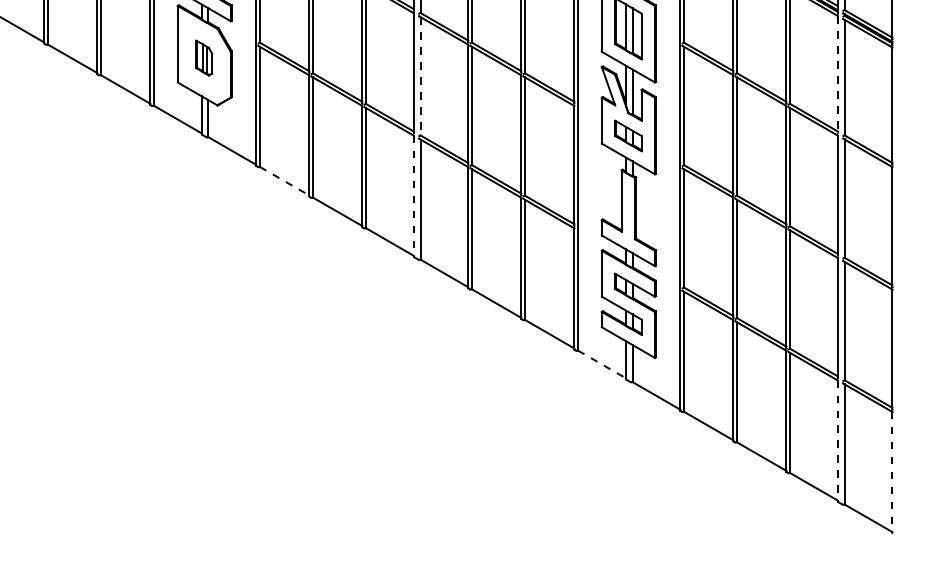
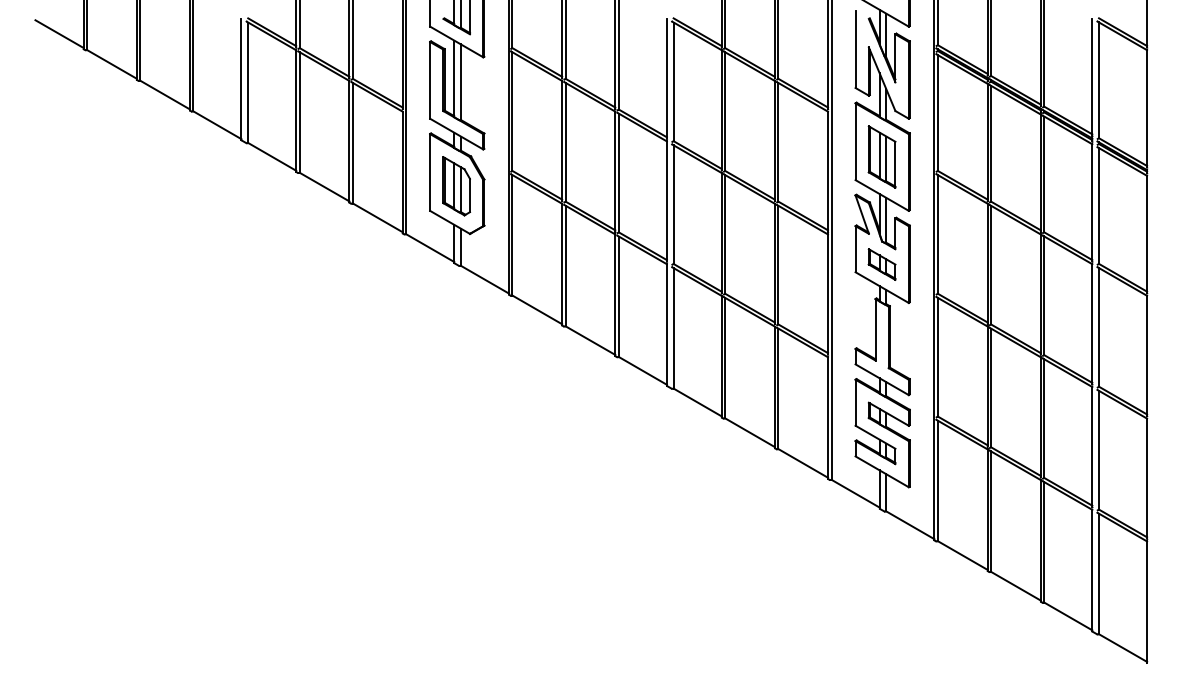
part: (204, 58) -> (456, 186), size x1.67
line: (838, 74) -> (1092, 202), dashed -> solid
line: (420, 77) -> (673, 205), dashed -> solid
line: (284, 180) -> (537, 309), dashed -> solid
line: (413, 195) -> (666, 324), dashed -> solid
line: (601, 364) -> (855, 493), dashed -> solid
line: (838, 440) -> (1092, 570), dashed -> solid
line: (892, 472) -> (1147, 602), dashed -> solid

